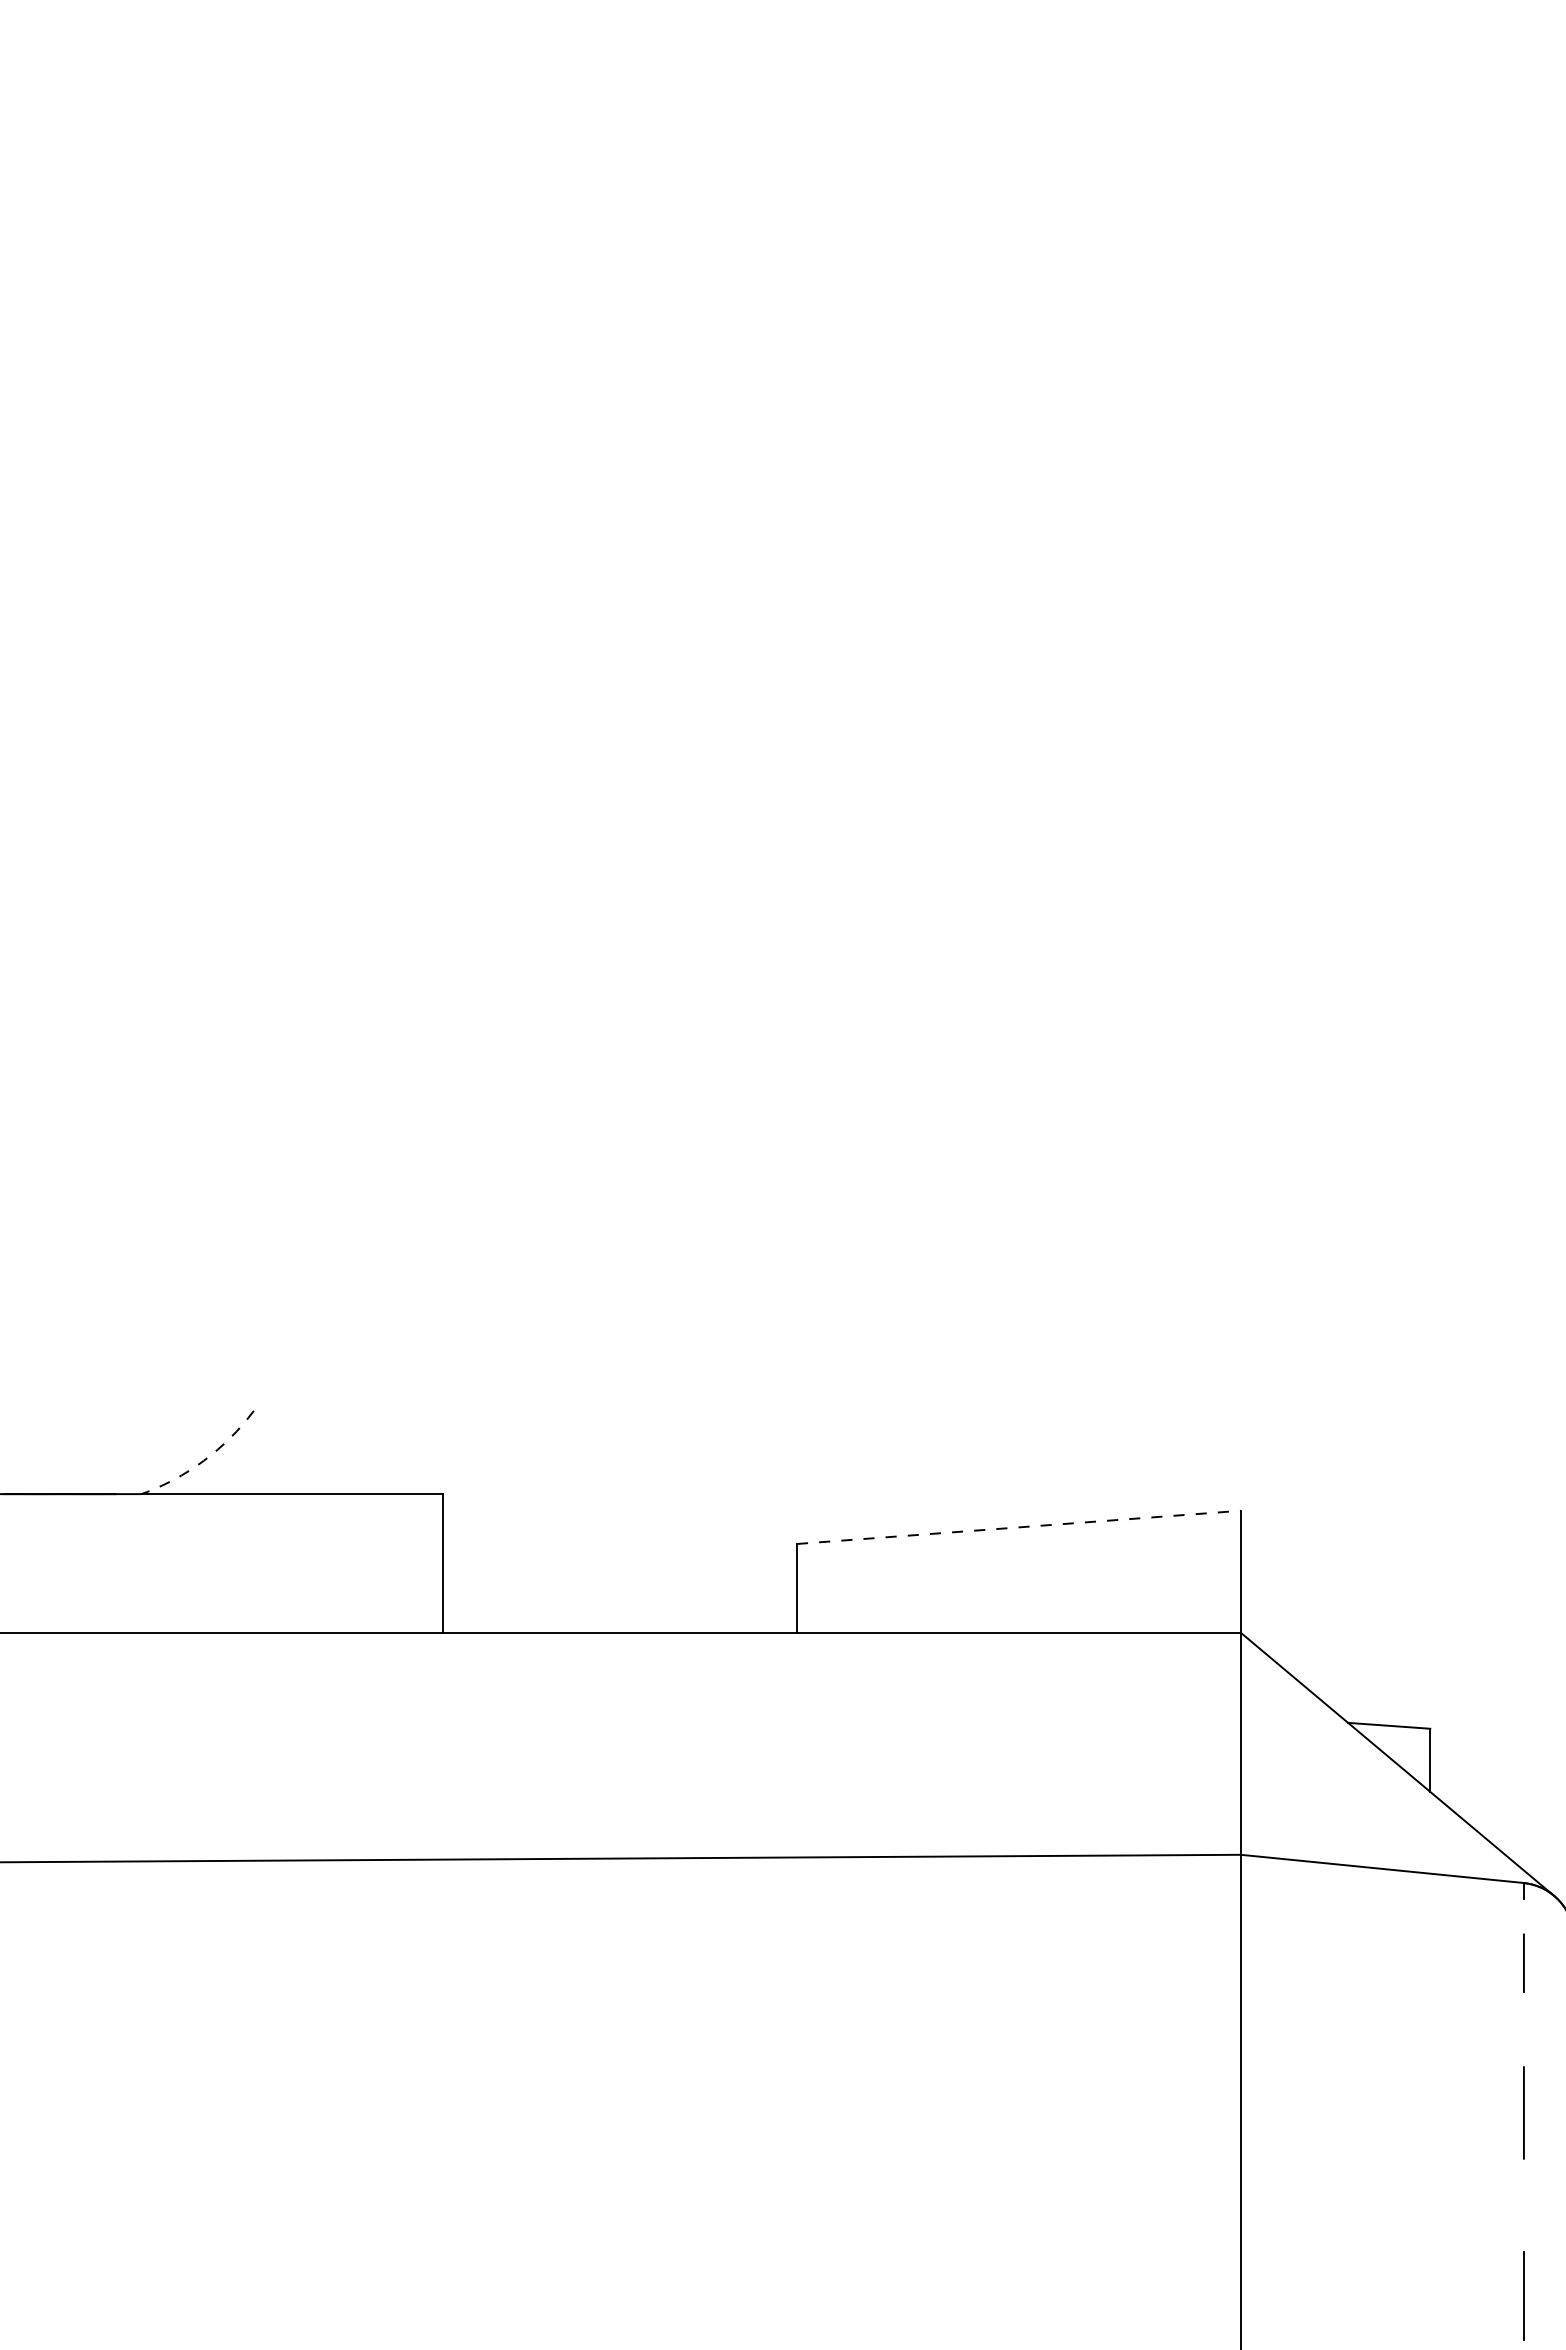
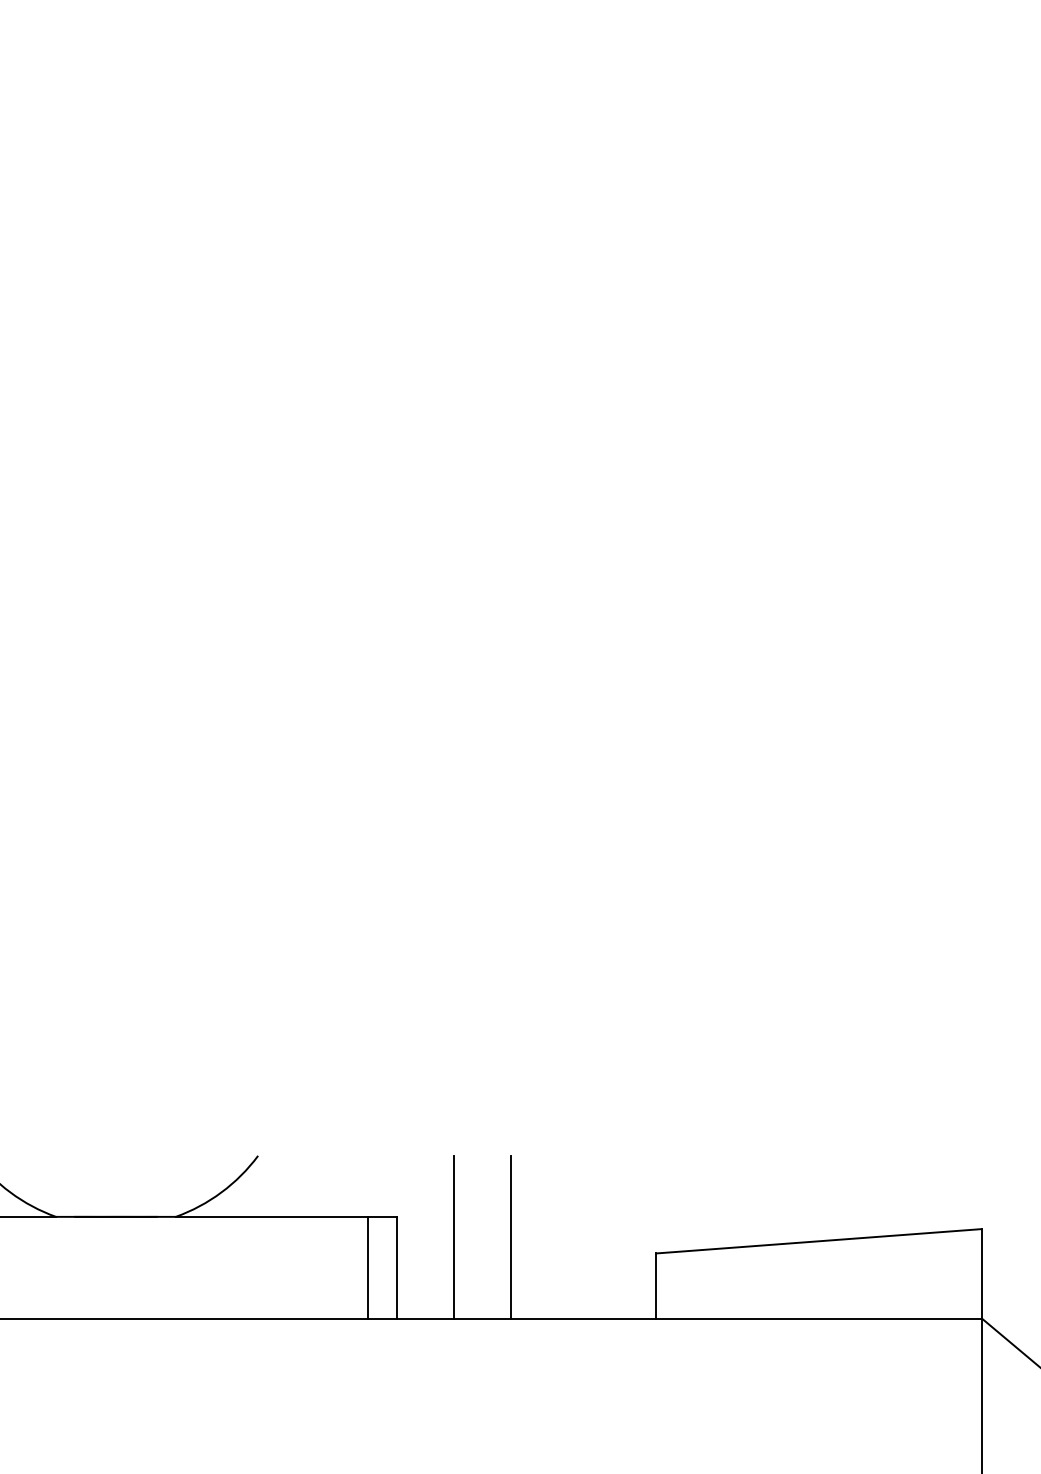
arc: (203, 1460) -> (221, 1192), dashed -> solid
line: (520, 1521) -> (453, 1236), added
line: (598, 1521) -> (510, 1236), added
line: (1018, 1527) -> (818, 1241), dashed -> solid
line: (403, 1563) -> (367, 1267), added

